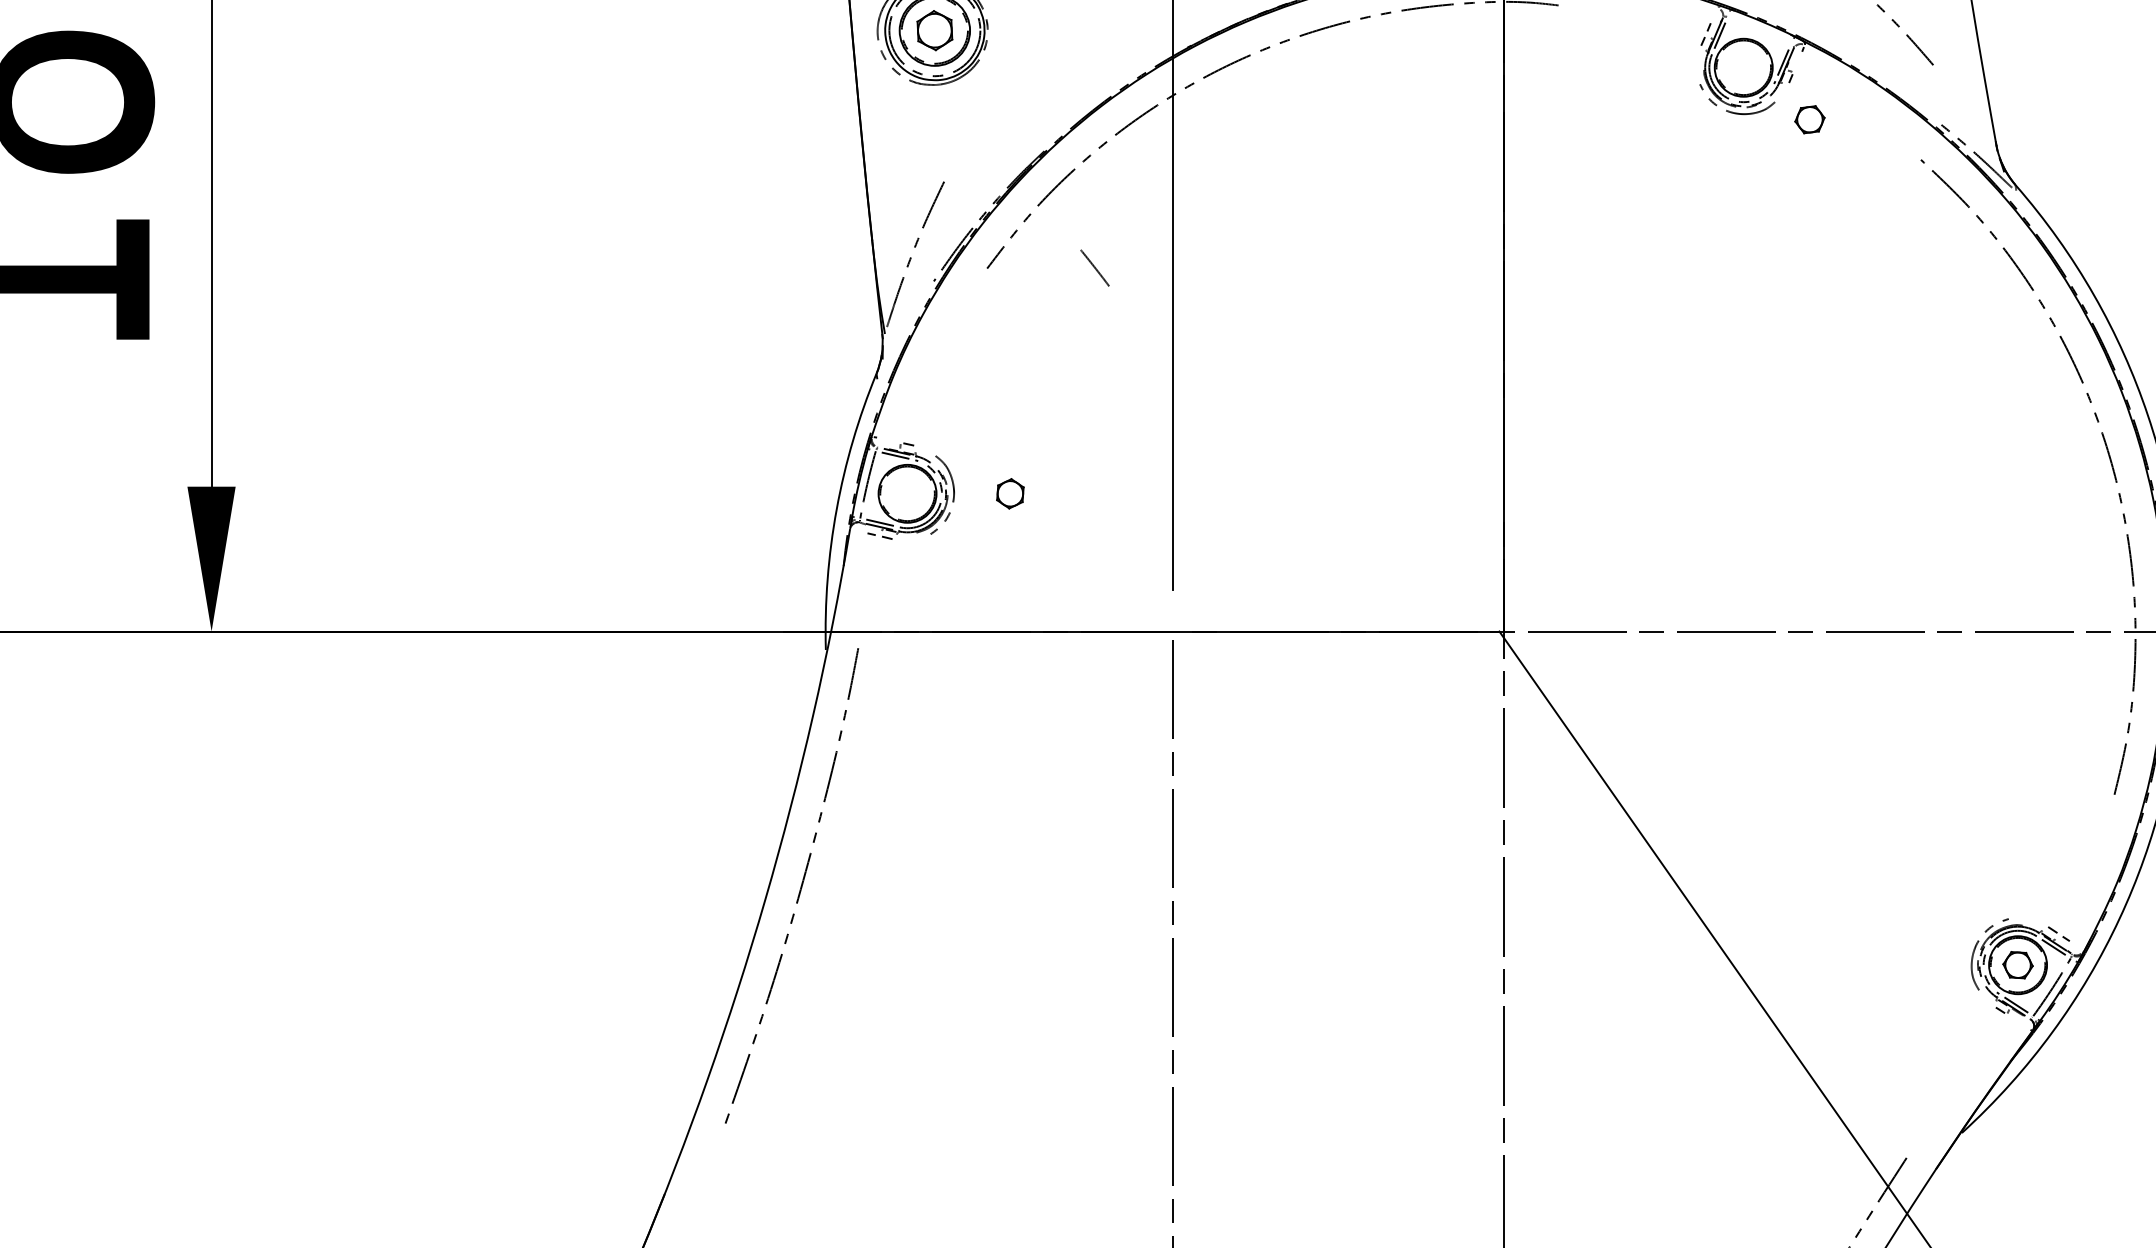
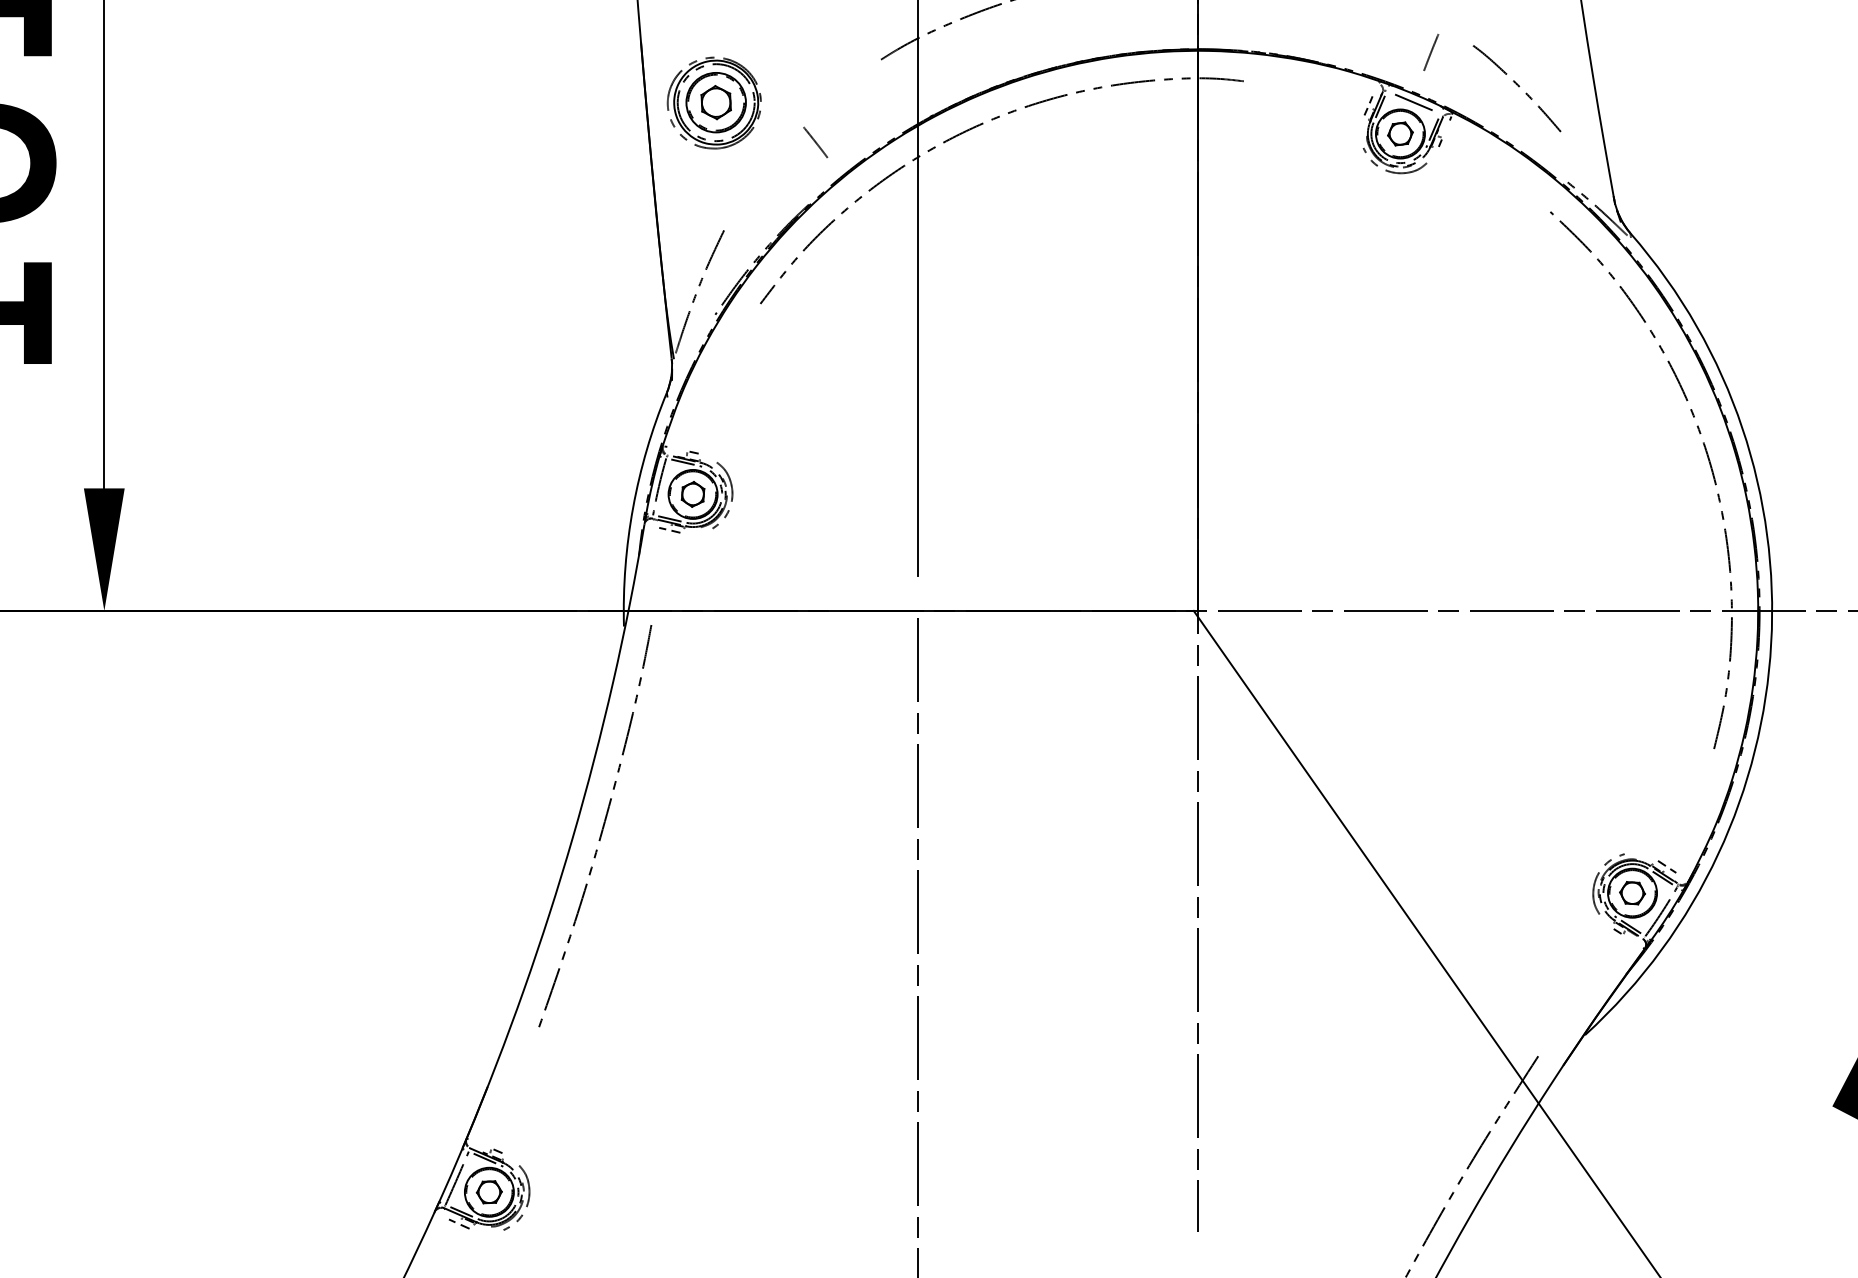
line: (1759, 30) -> (1413, 102), added
part: (1809, 119) -> (1400, 133), moved
line: (1094, 268) -> (815, 142), moved
part: (1009, 493) -> (692, 494), moved

